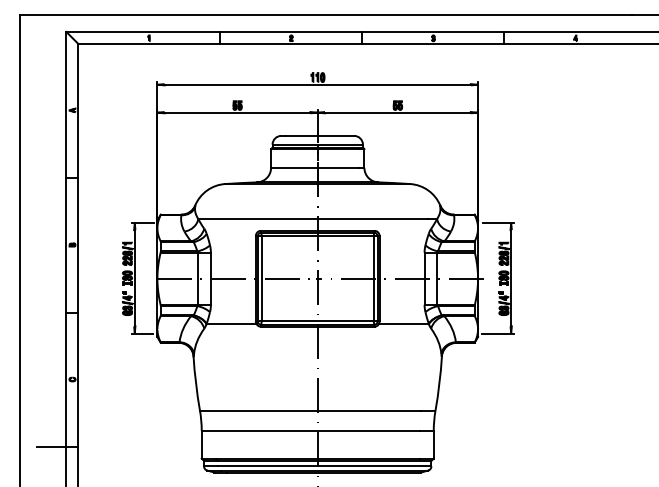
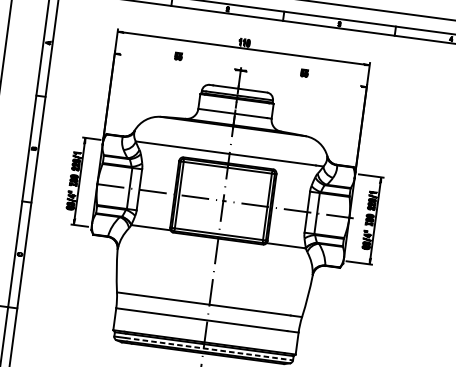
line: (237, 112) -> (177, 61), removed
line: (397, 112) -> (303, 78), removed
line: (324, 466) -> (209, 349), solid -> dashed

